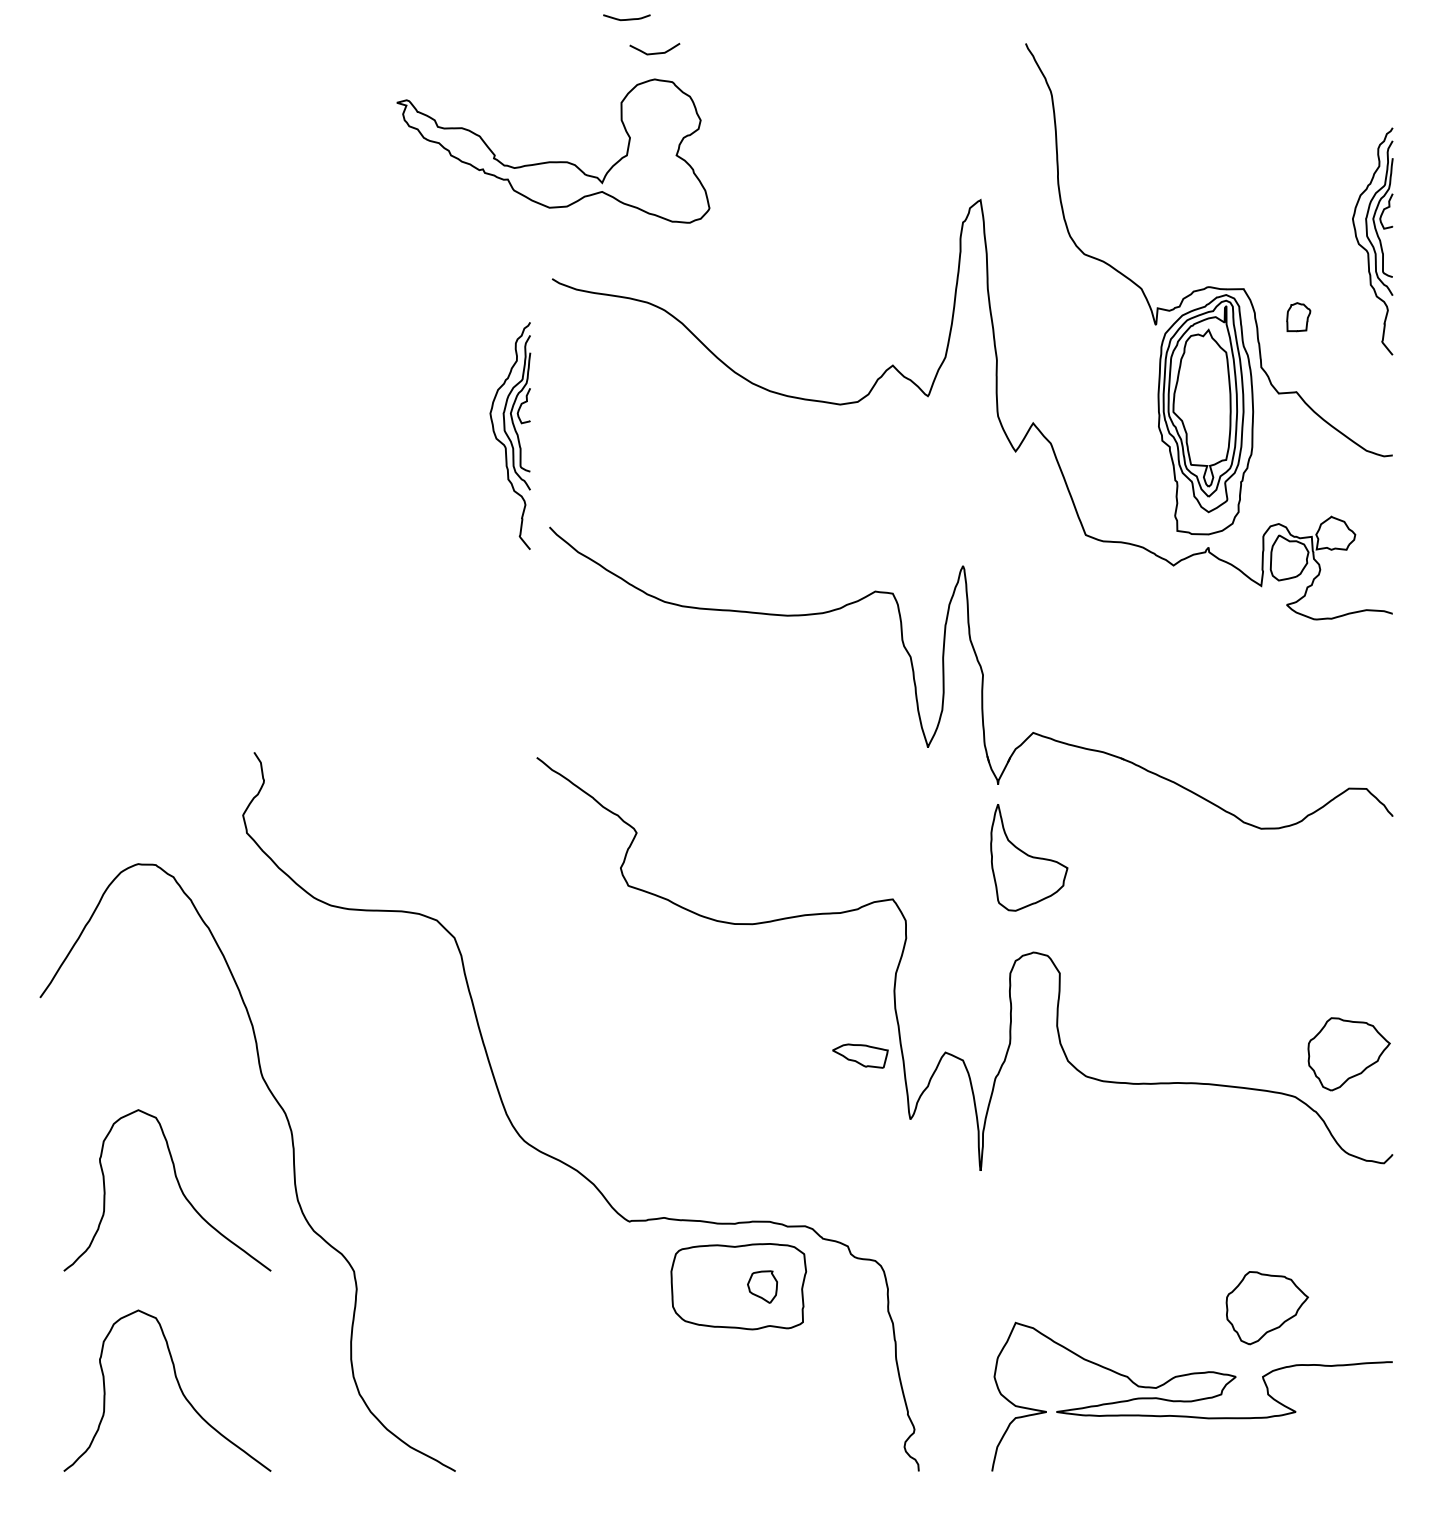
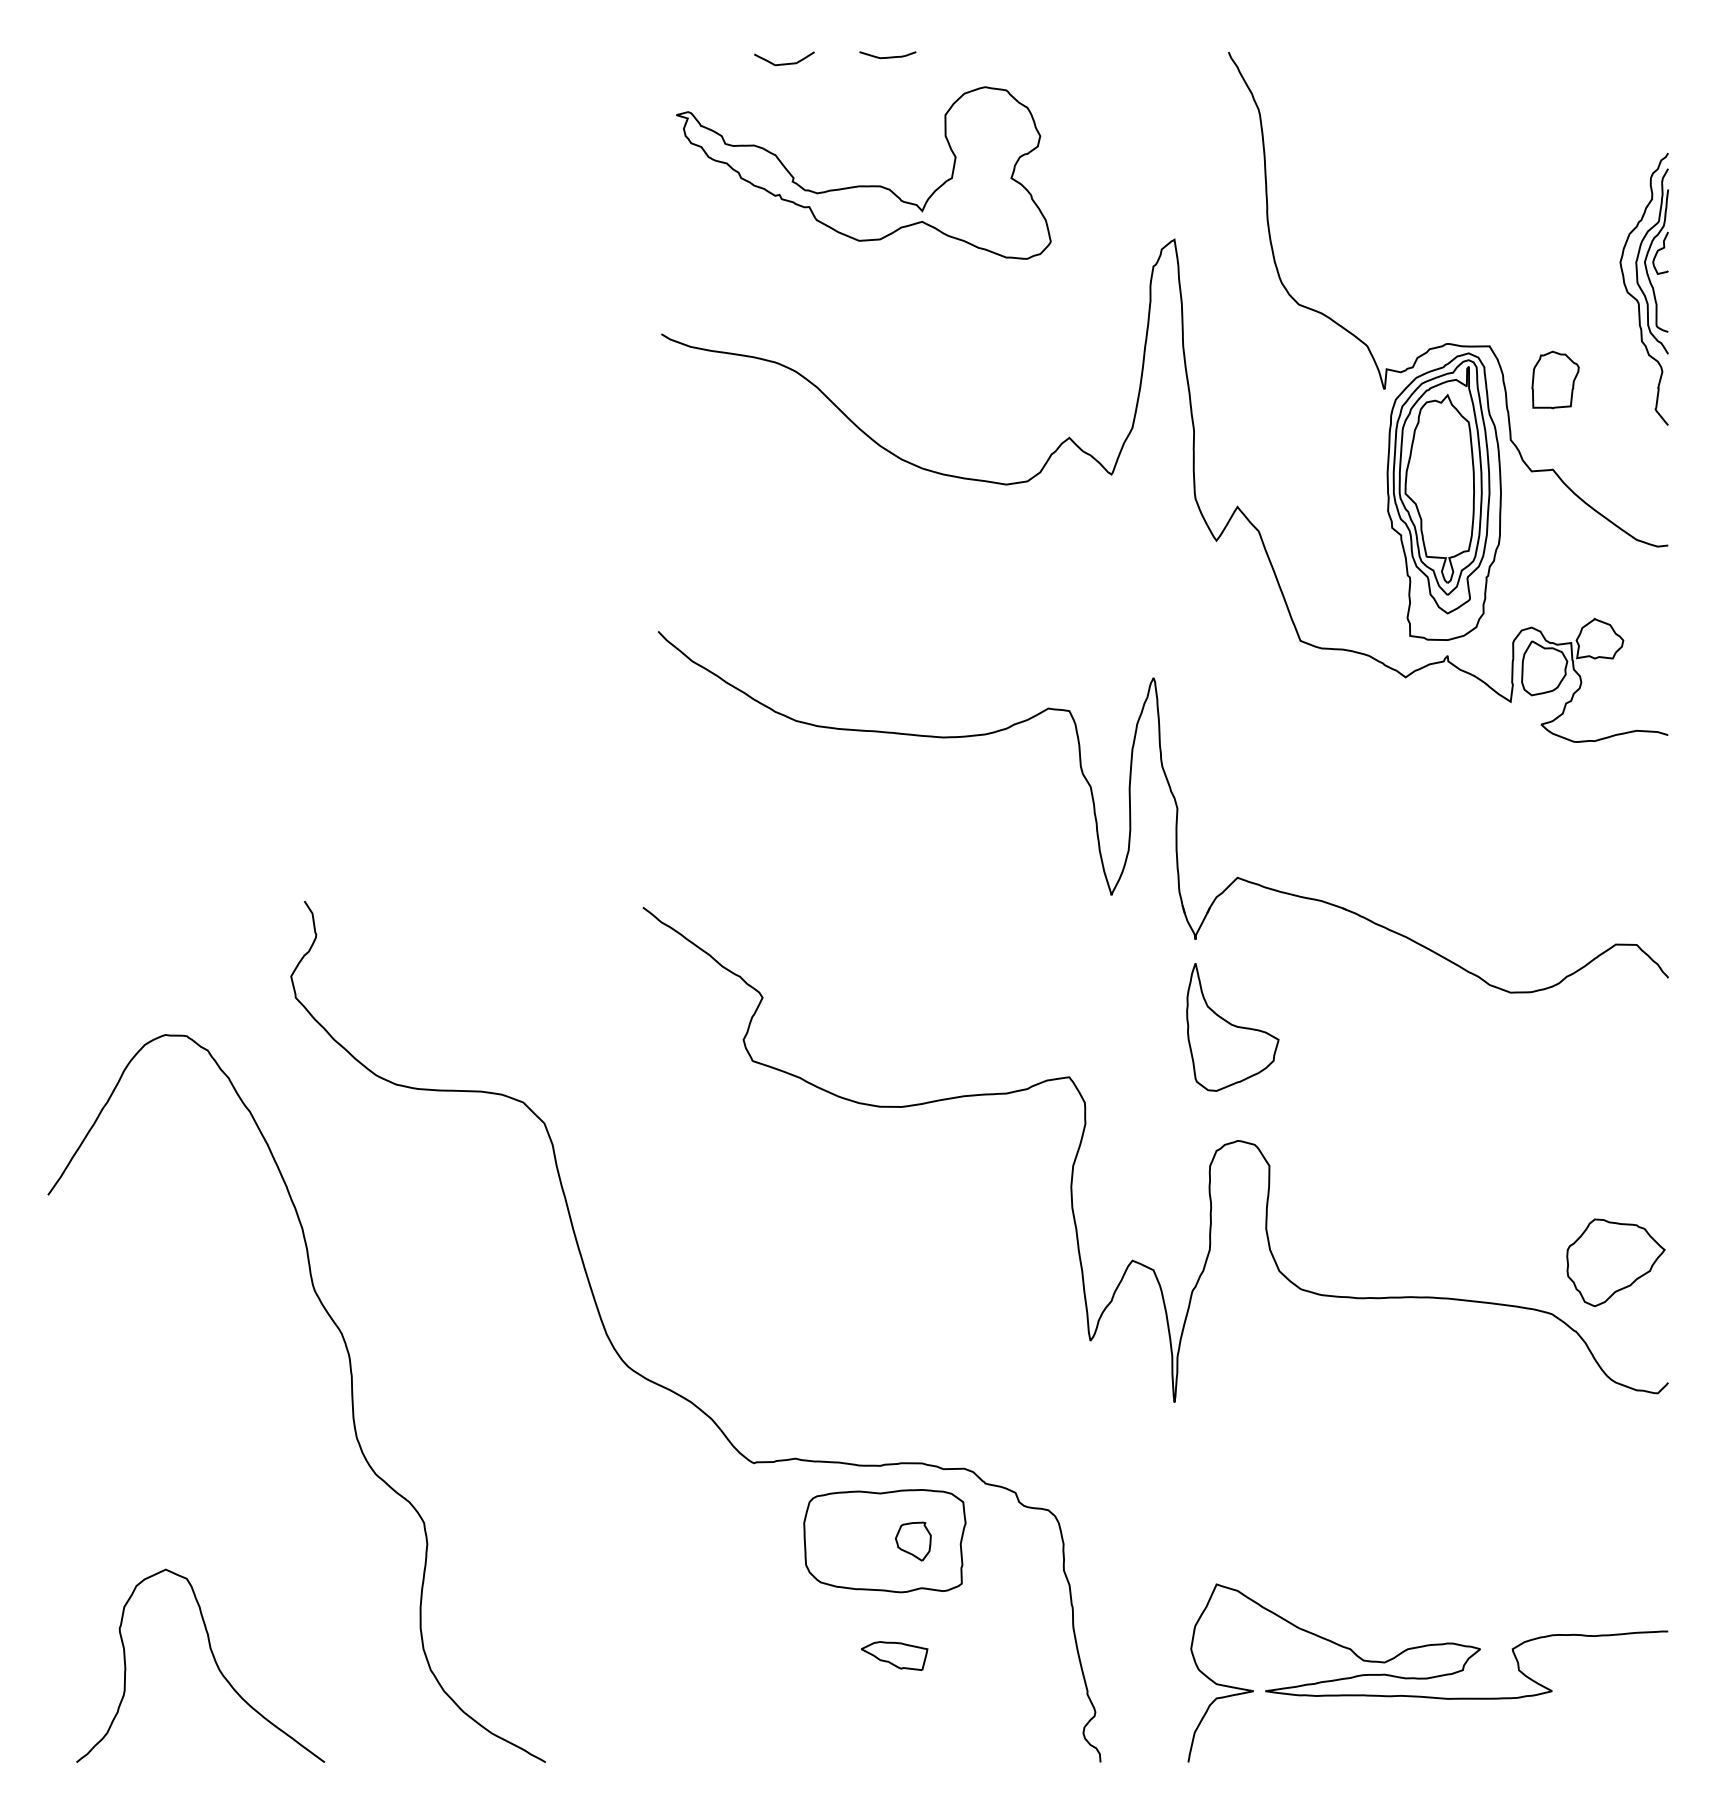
curve: (626, 18) -> (887, 56), moved
part: (553, 161) -> (863, 185), moved
part: (1298, 316) -> (1555, 379), size x1.67
part: (509, 435) -> (610, 521), removed
part: (860, 1055) -> (894, 1655), moved
curve: (178, 1185) -> (213, 1419), removed
part: (1266, 1307) -> (1517, 1566), removed

